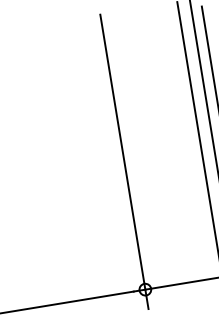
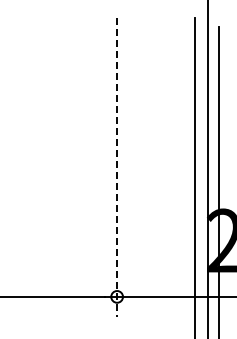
line: (124, 161) -> (117, 167), solid -> dashed

